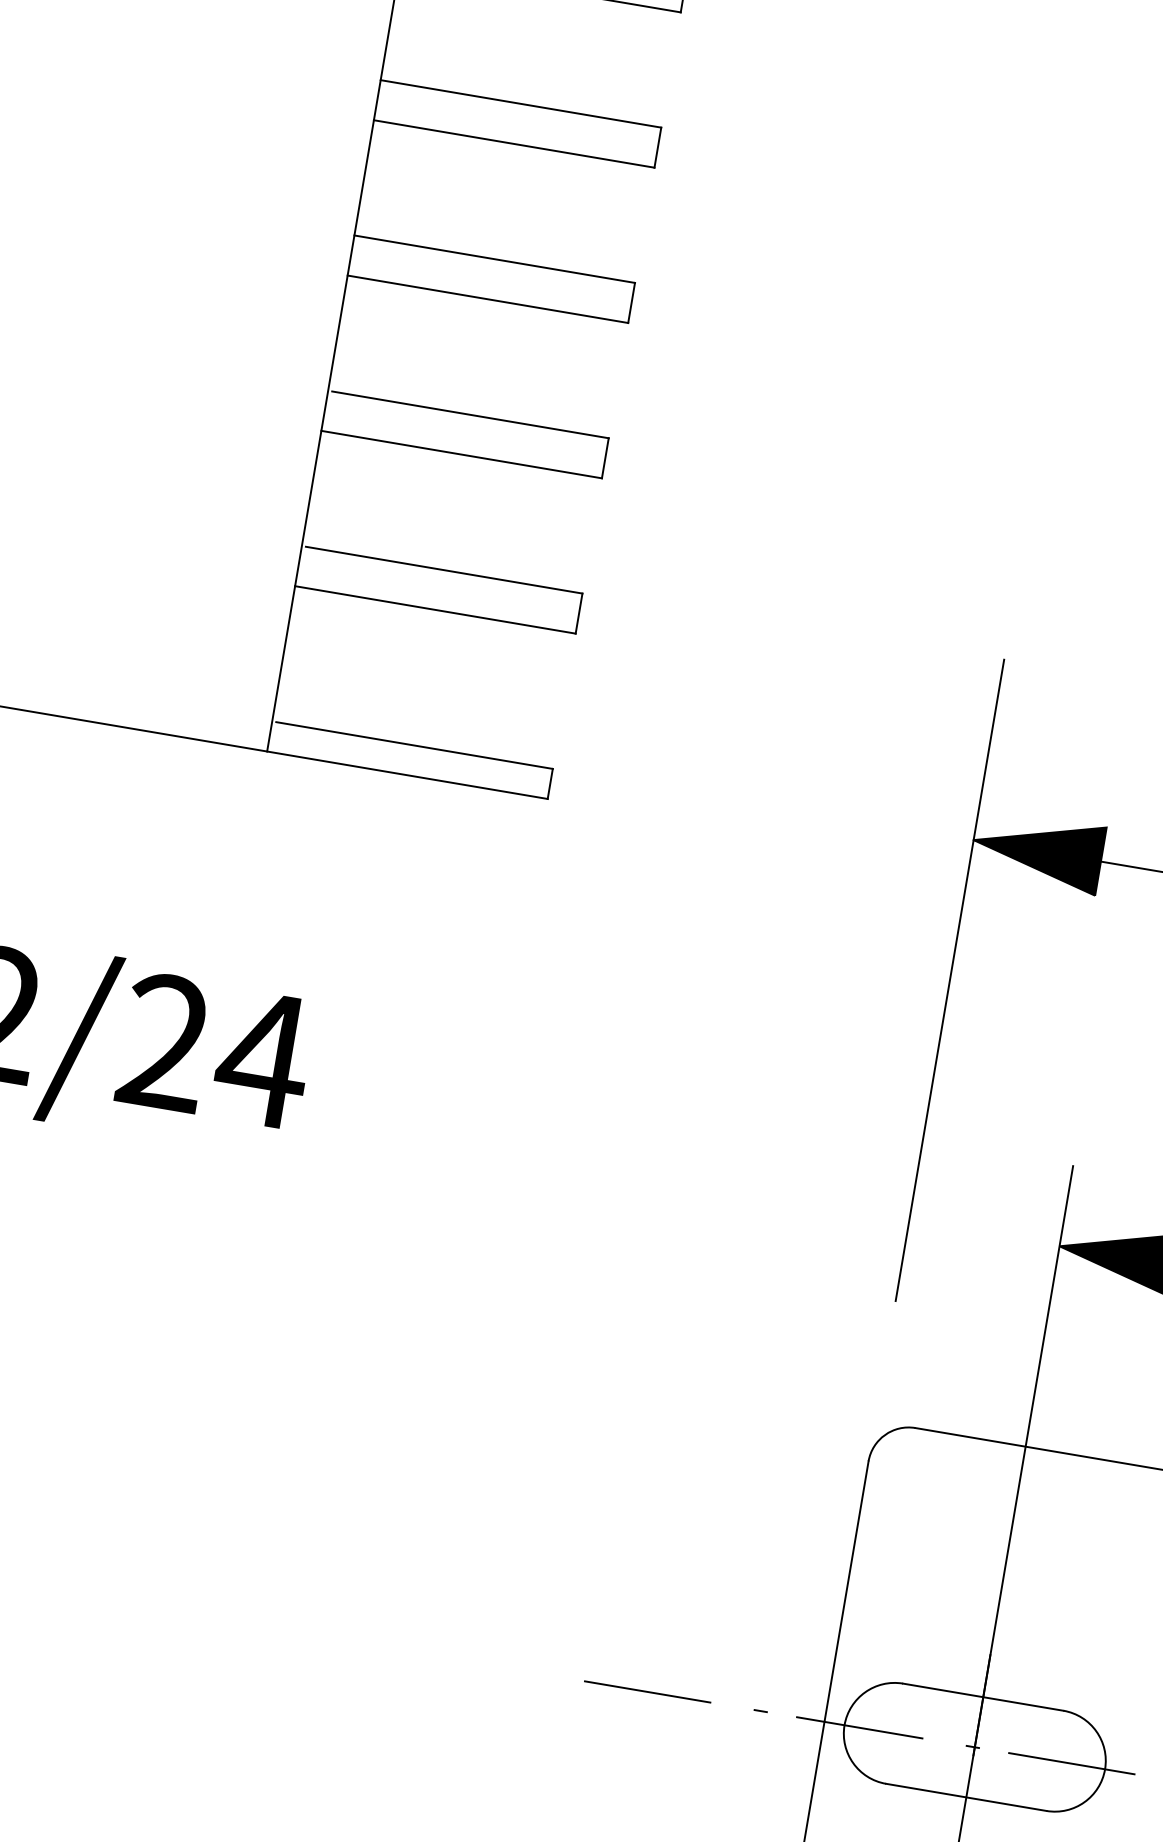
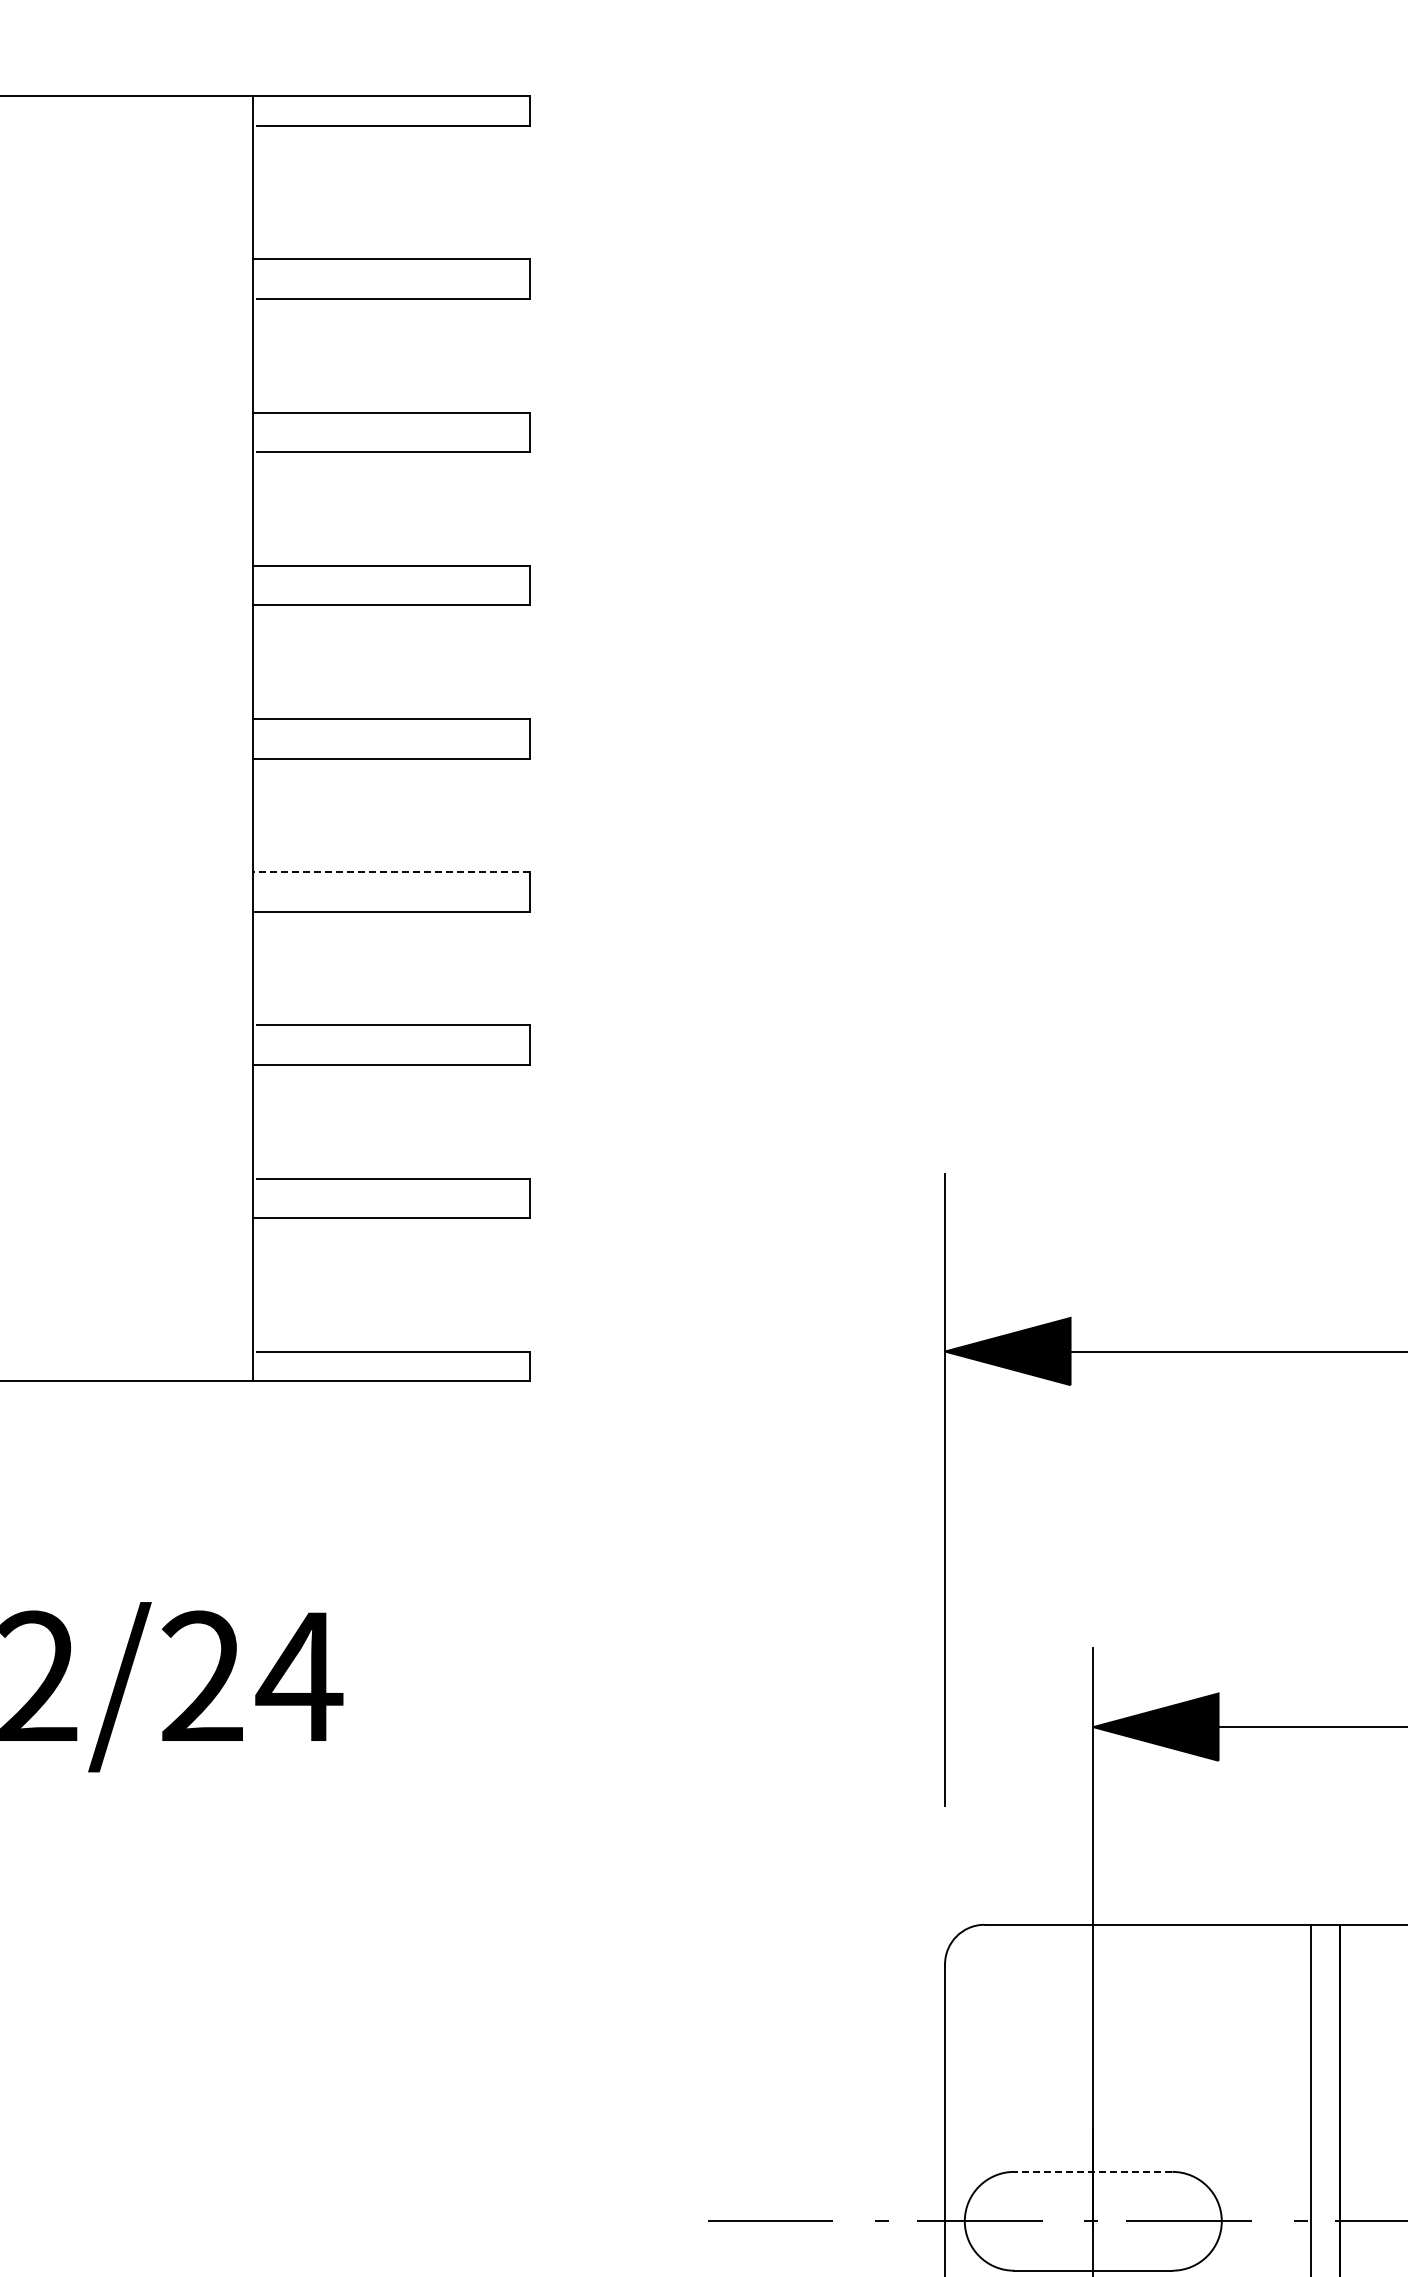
line: (494, 259) -> (391, 872), solid -> dashed
line: (982, 1696) -> (1092, 2171), solid -> dashed

